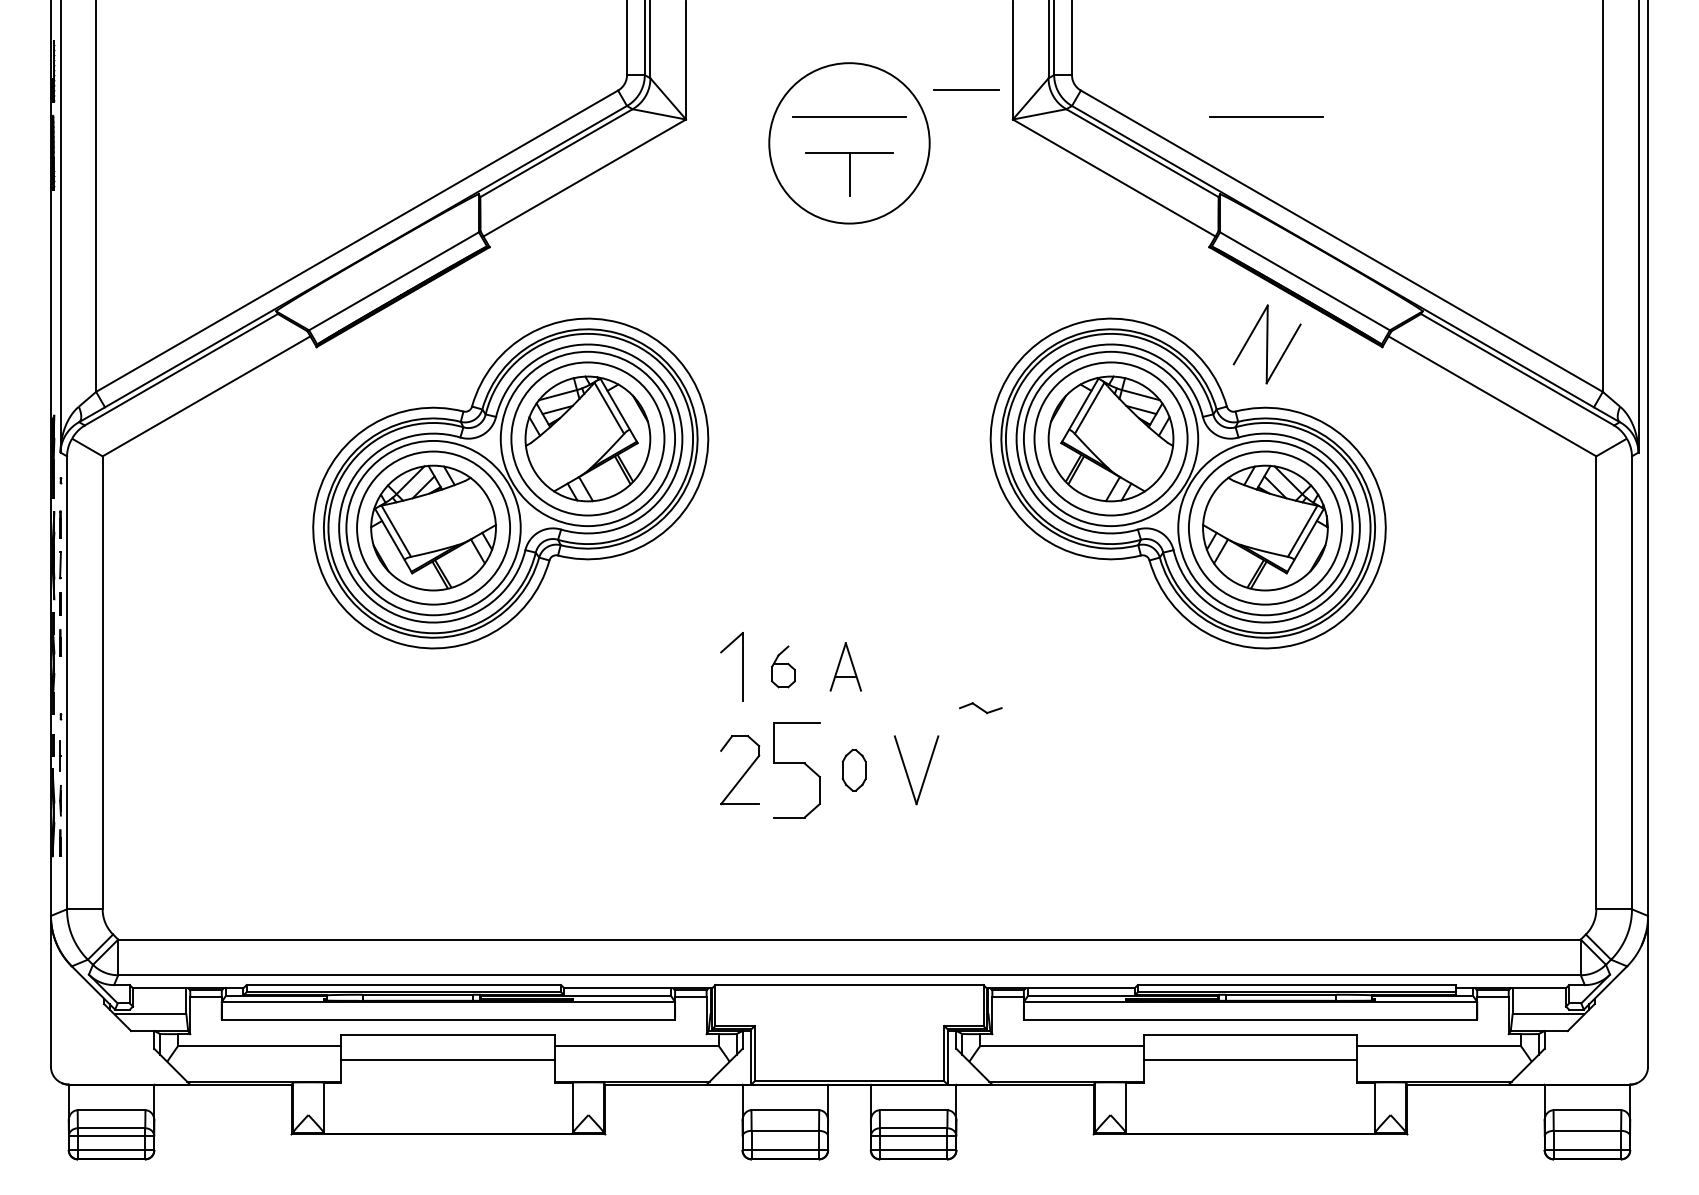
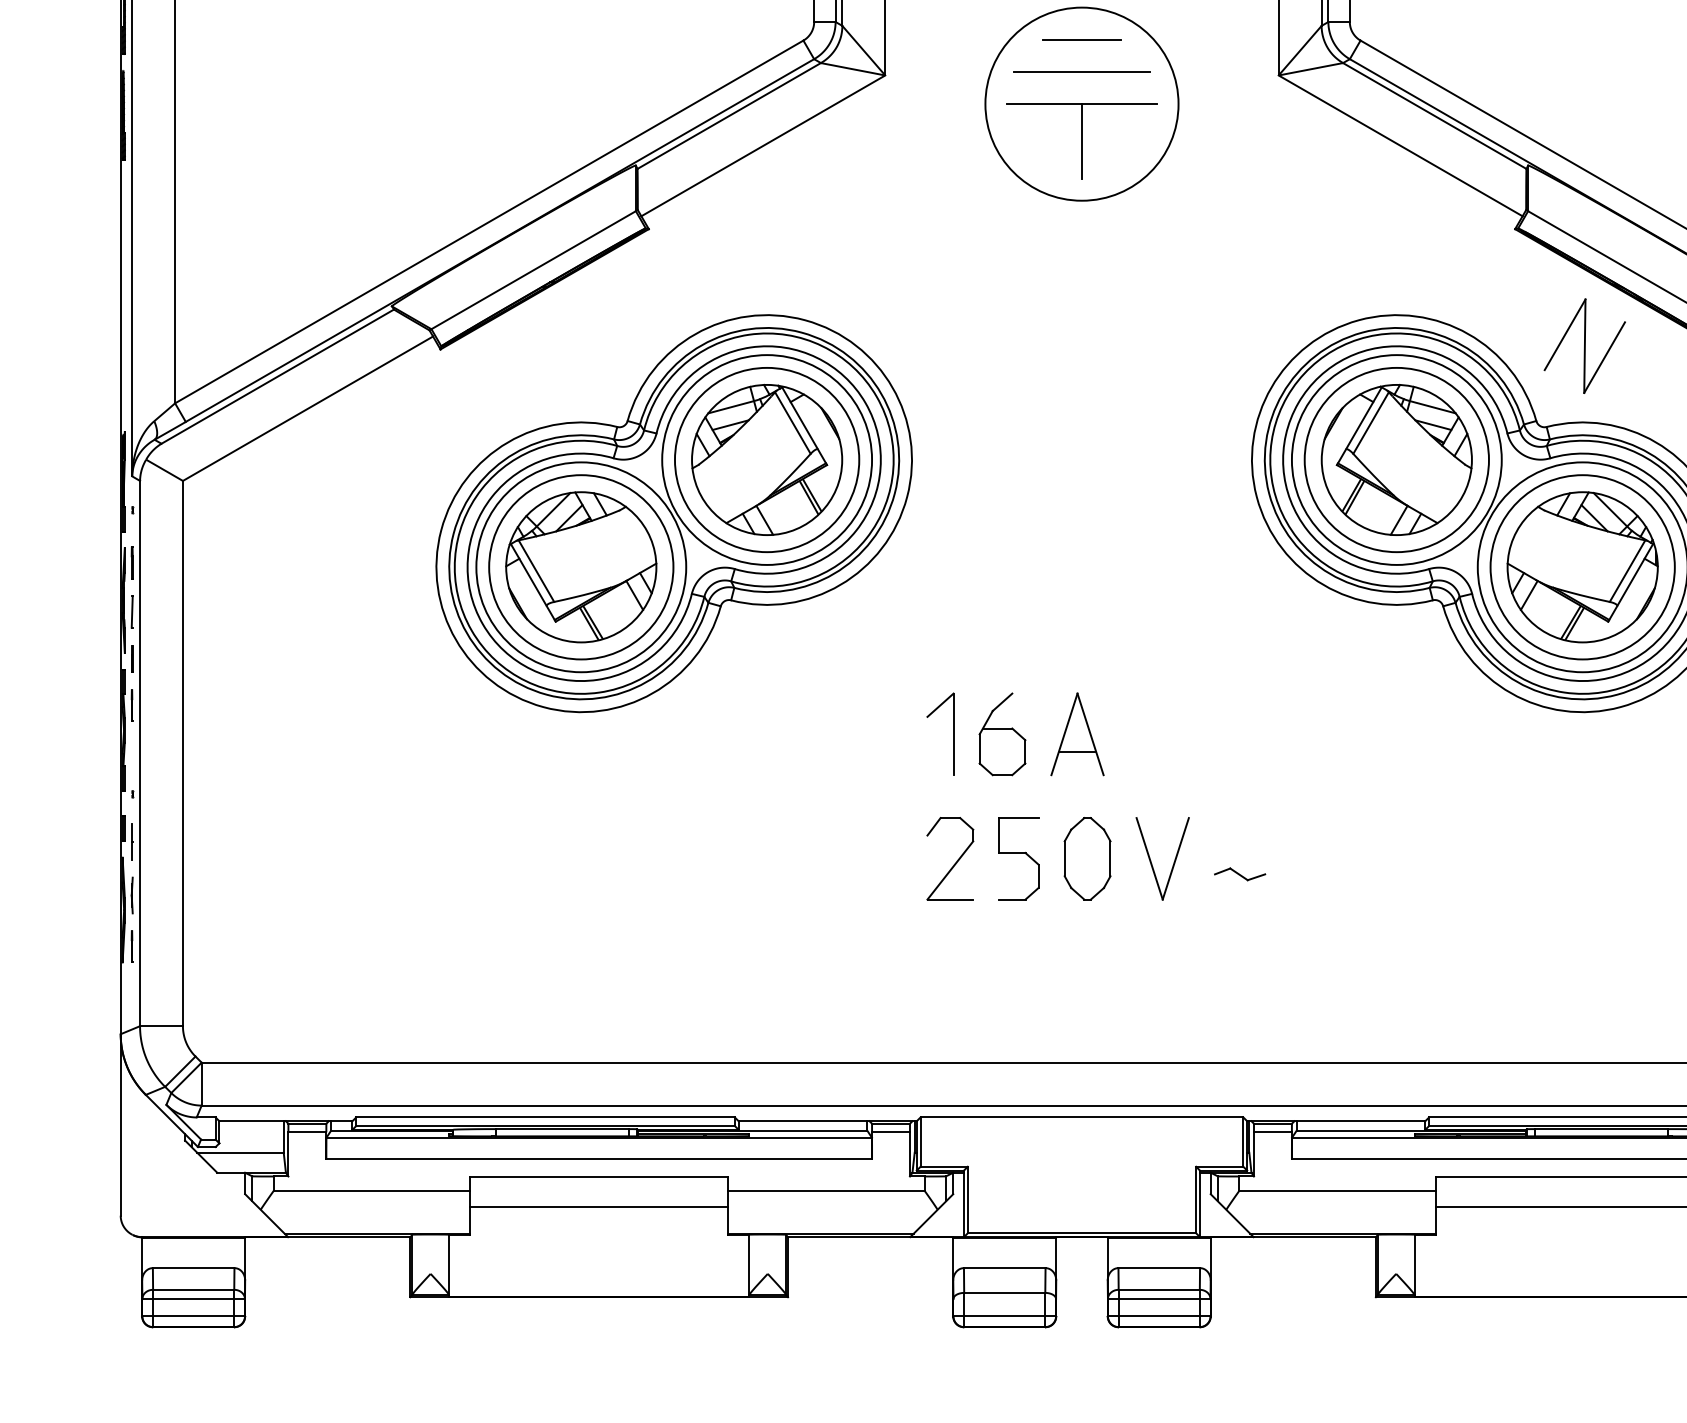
line: (966, 89) -> (1081, 39), moved
line: (1266, 116) -> (1583, 71), removed
part: (849, 174) -> (1081, 141), size x1.43
part: (783, 666) -> (1002, 733), size x1.67
part: (845, 666) -> (1077, 733), size x1.43
part: (980, 708) -> (1239, 874), moved
part: (797, 770) -> (1019, 859), size x0.71
part: (854, 770) -> (1088, 859), size x1.67

